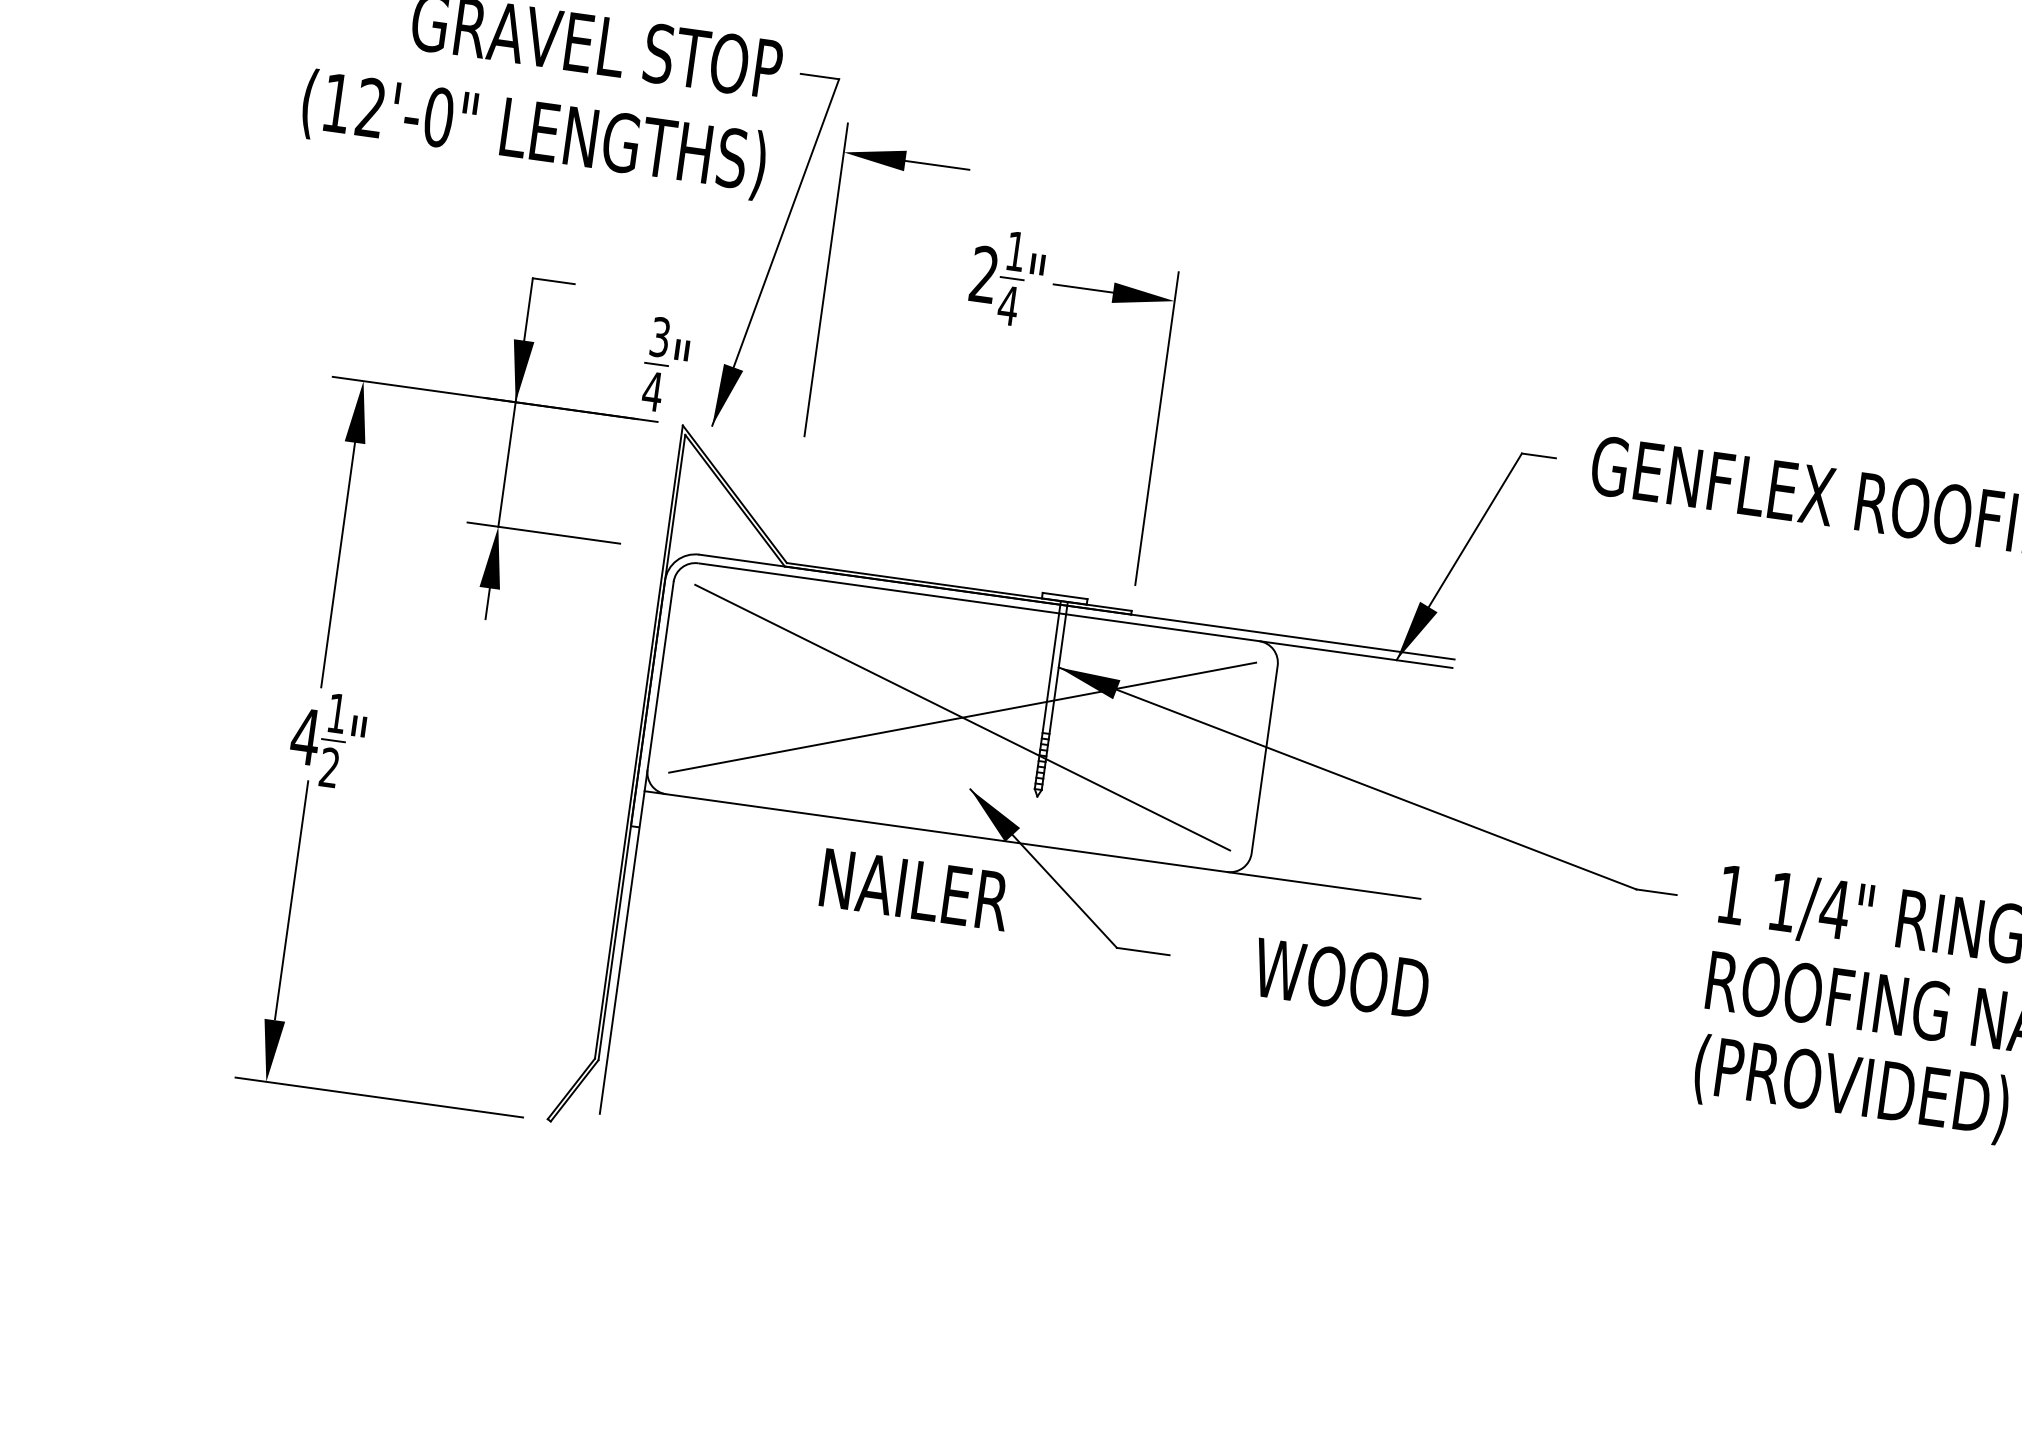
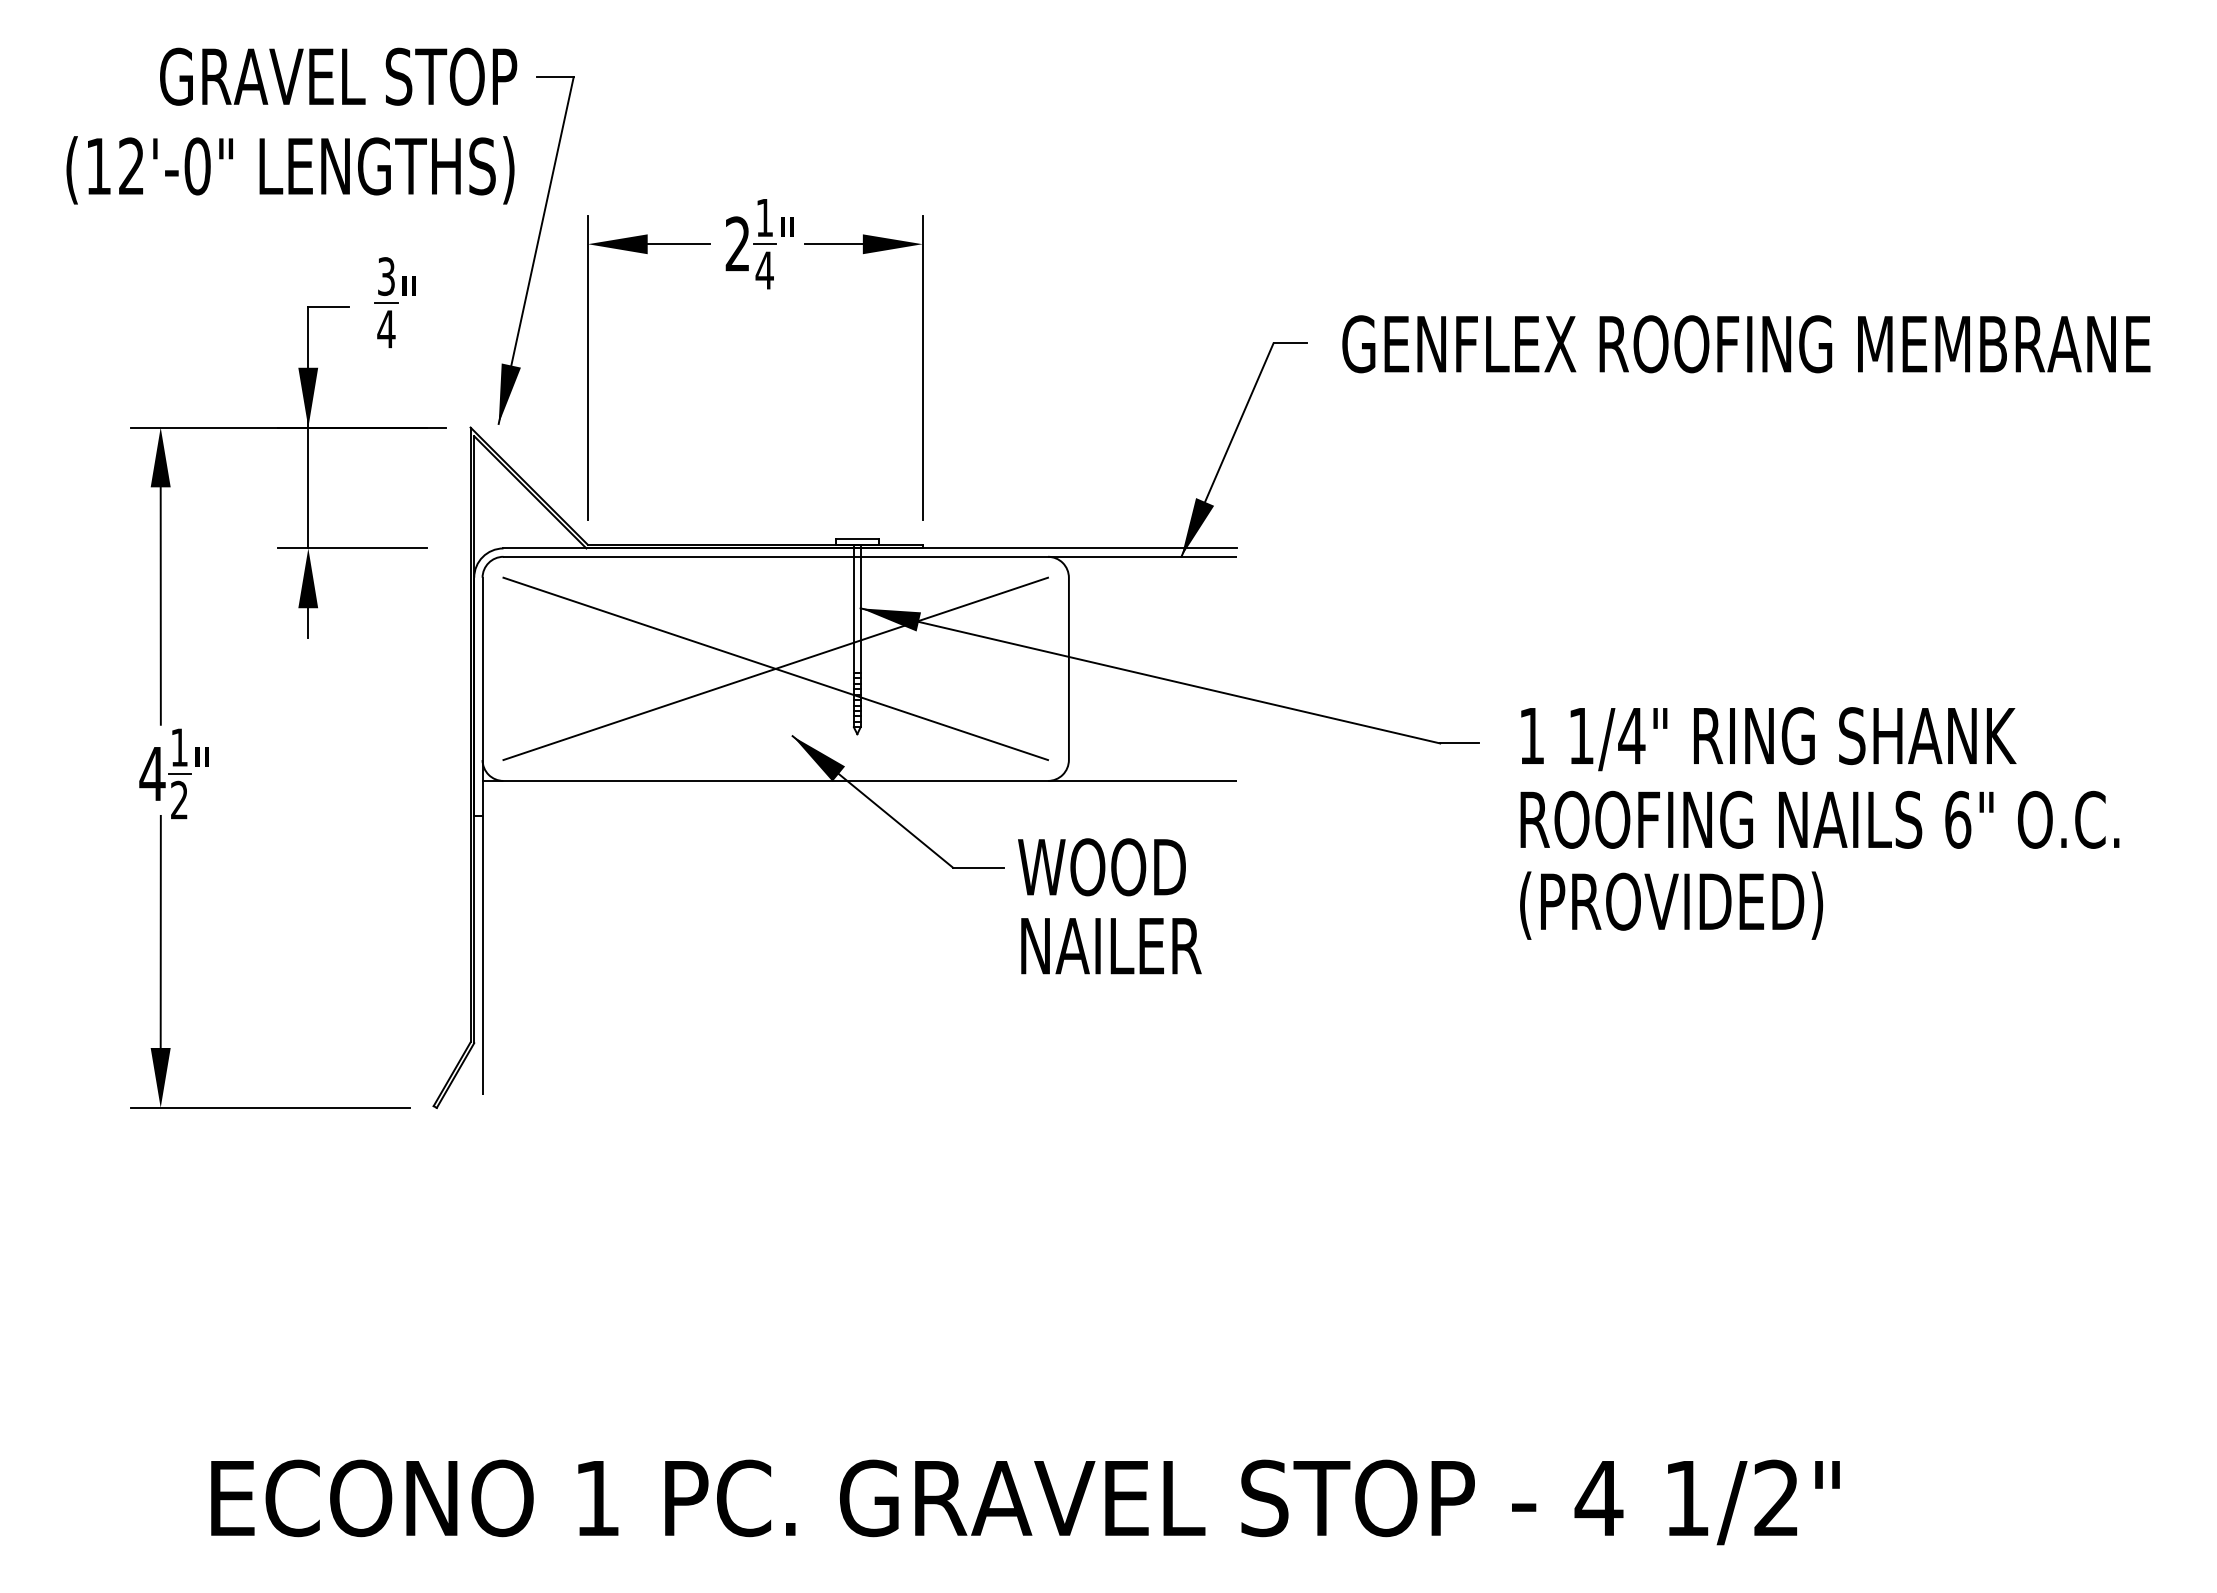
part: (826, 279) -> (588, 367), moved
part: (664, 365) -> (394, 302), moved
text: (915, 890) -> (1111, 946), moved
text: (1340, 978) -> (1101, 867), moved

